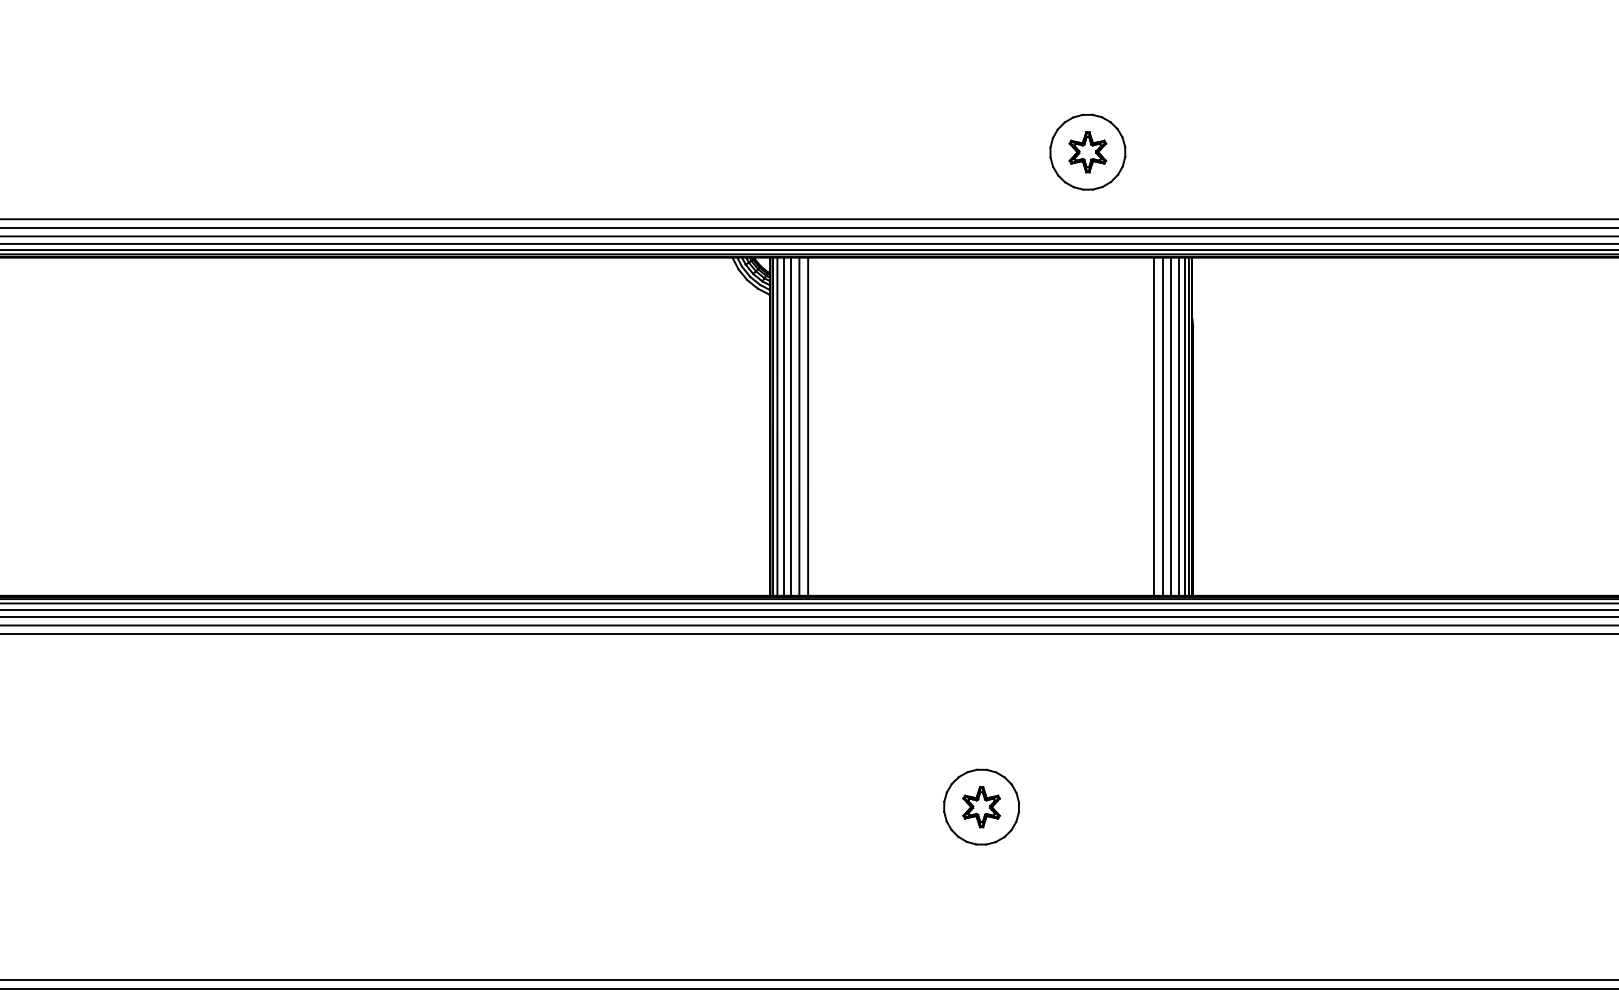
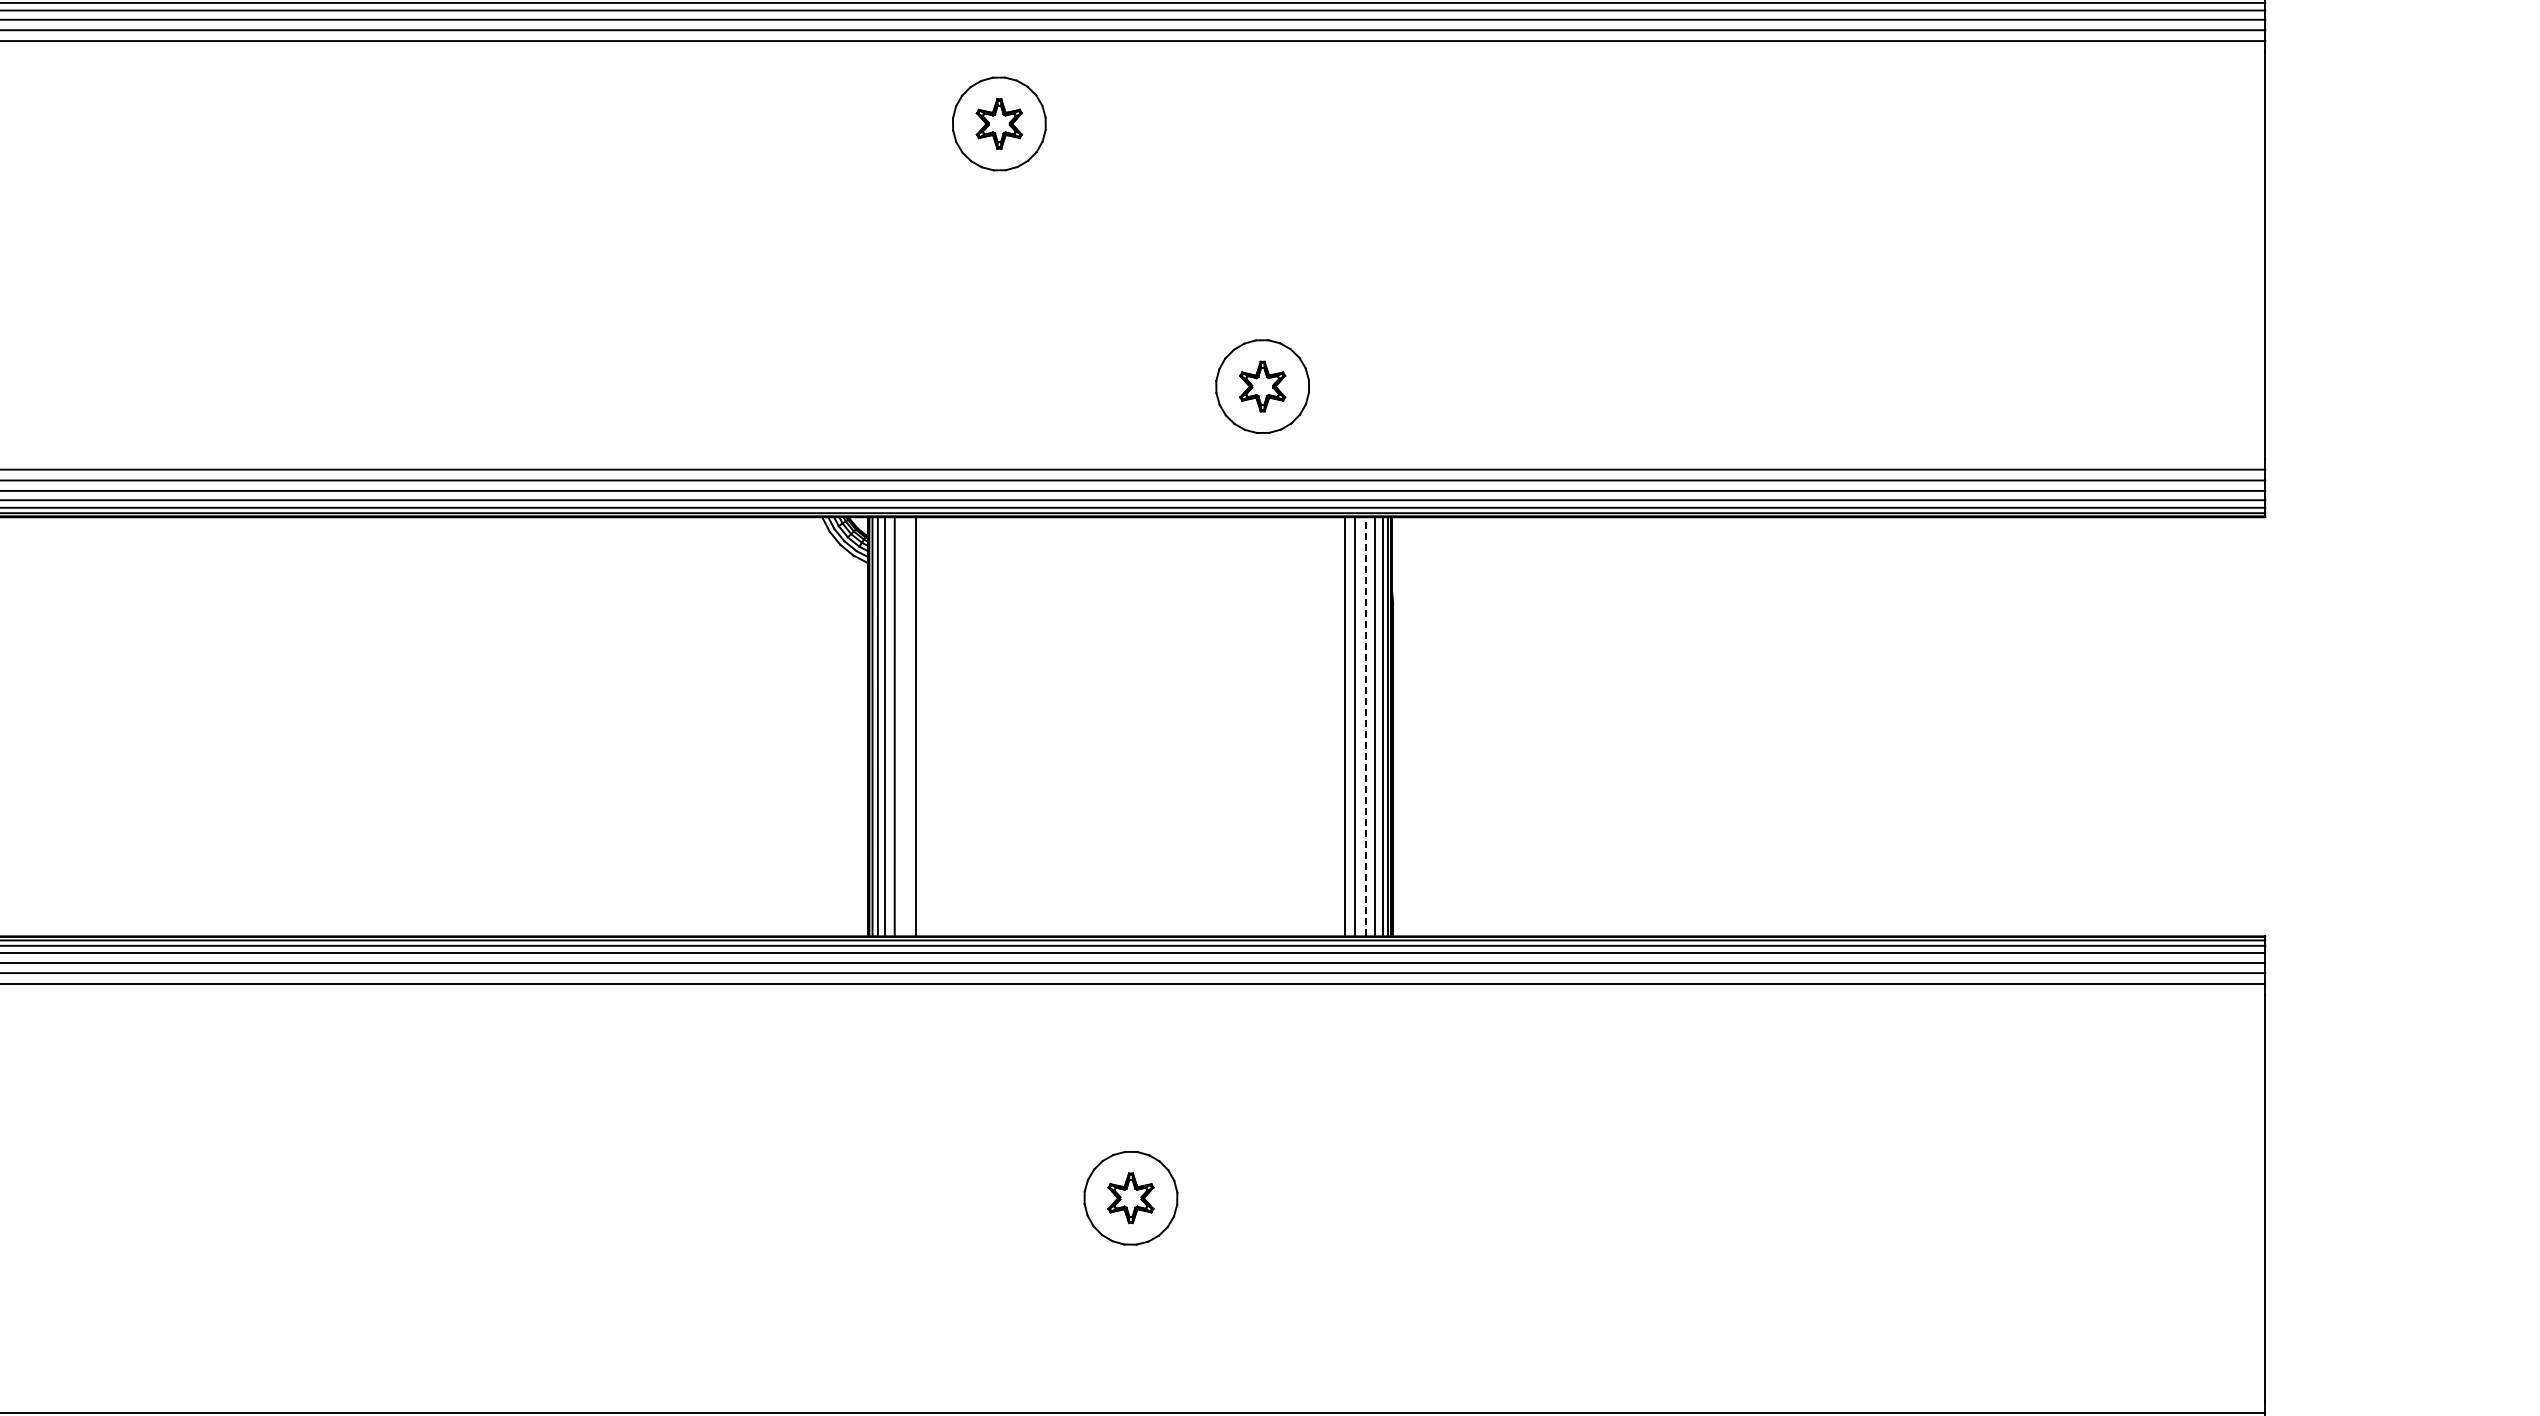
line: (799, 426) -> (905, 726), removed
line: (1170, 426) -> (1365, 726), solid -> dashed

